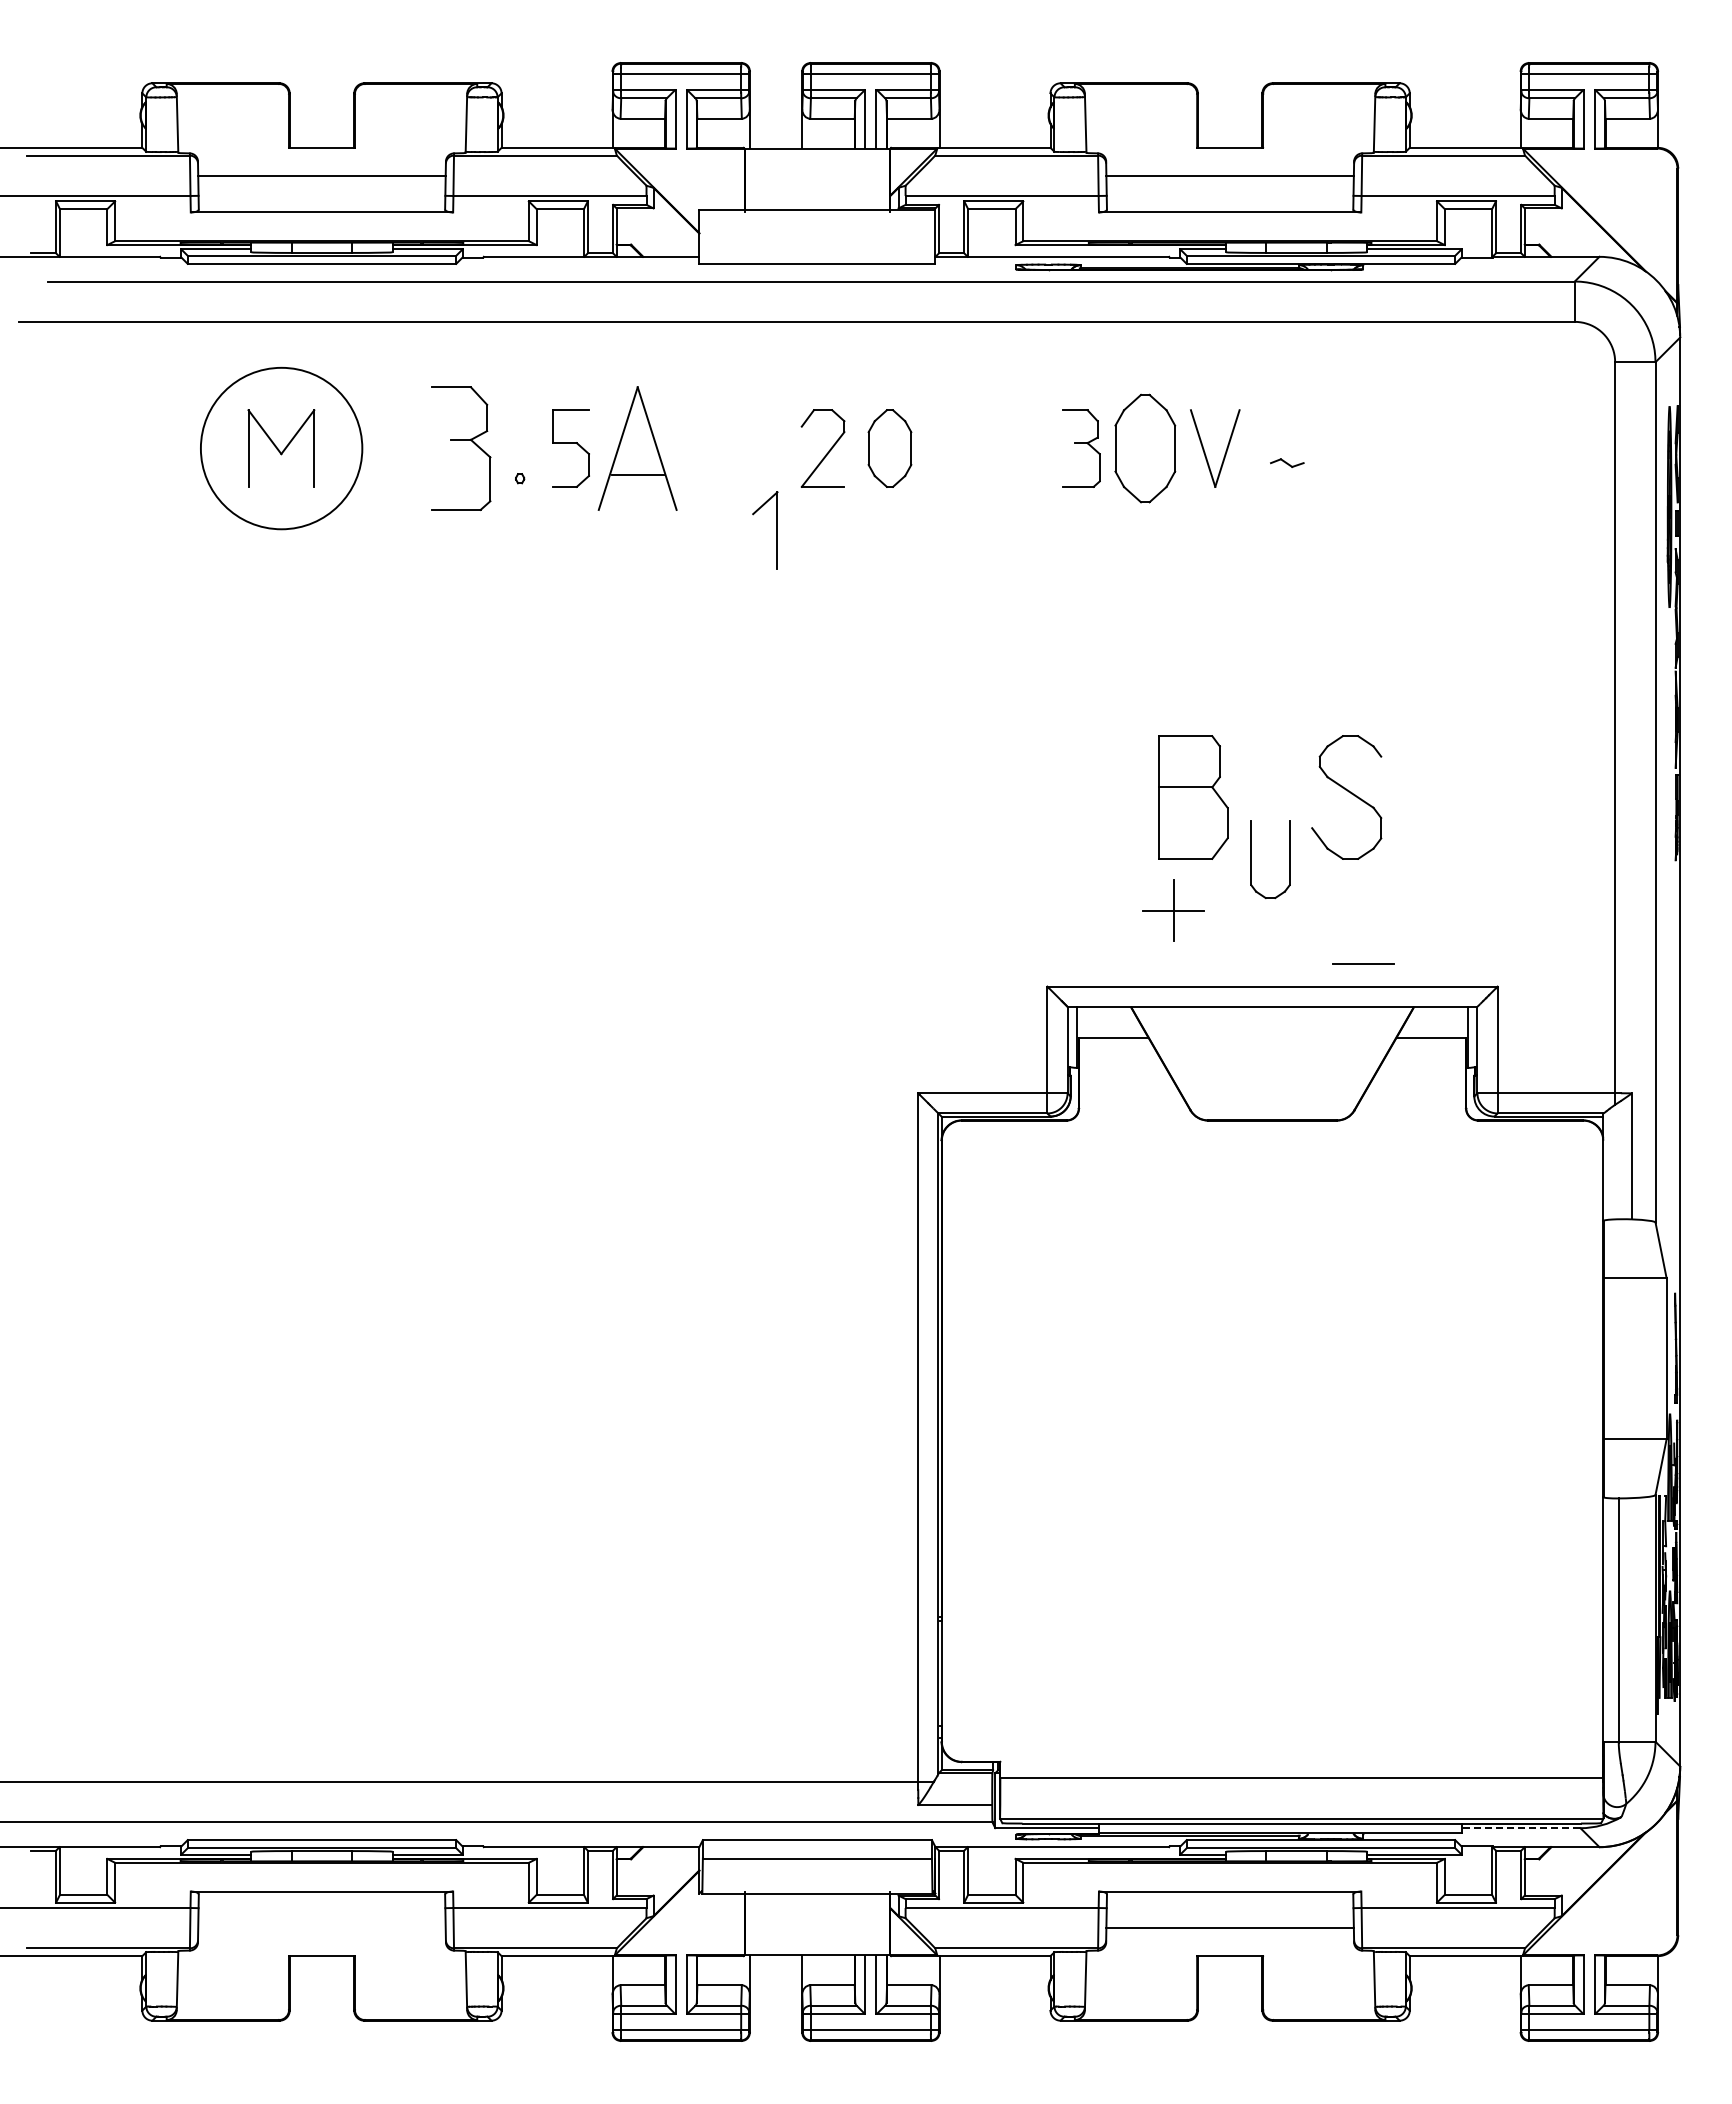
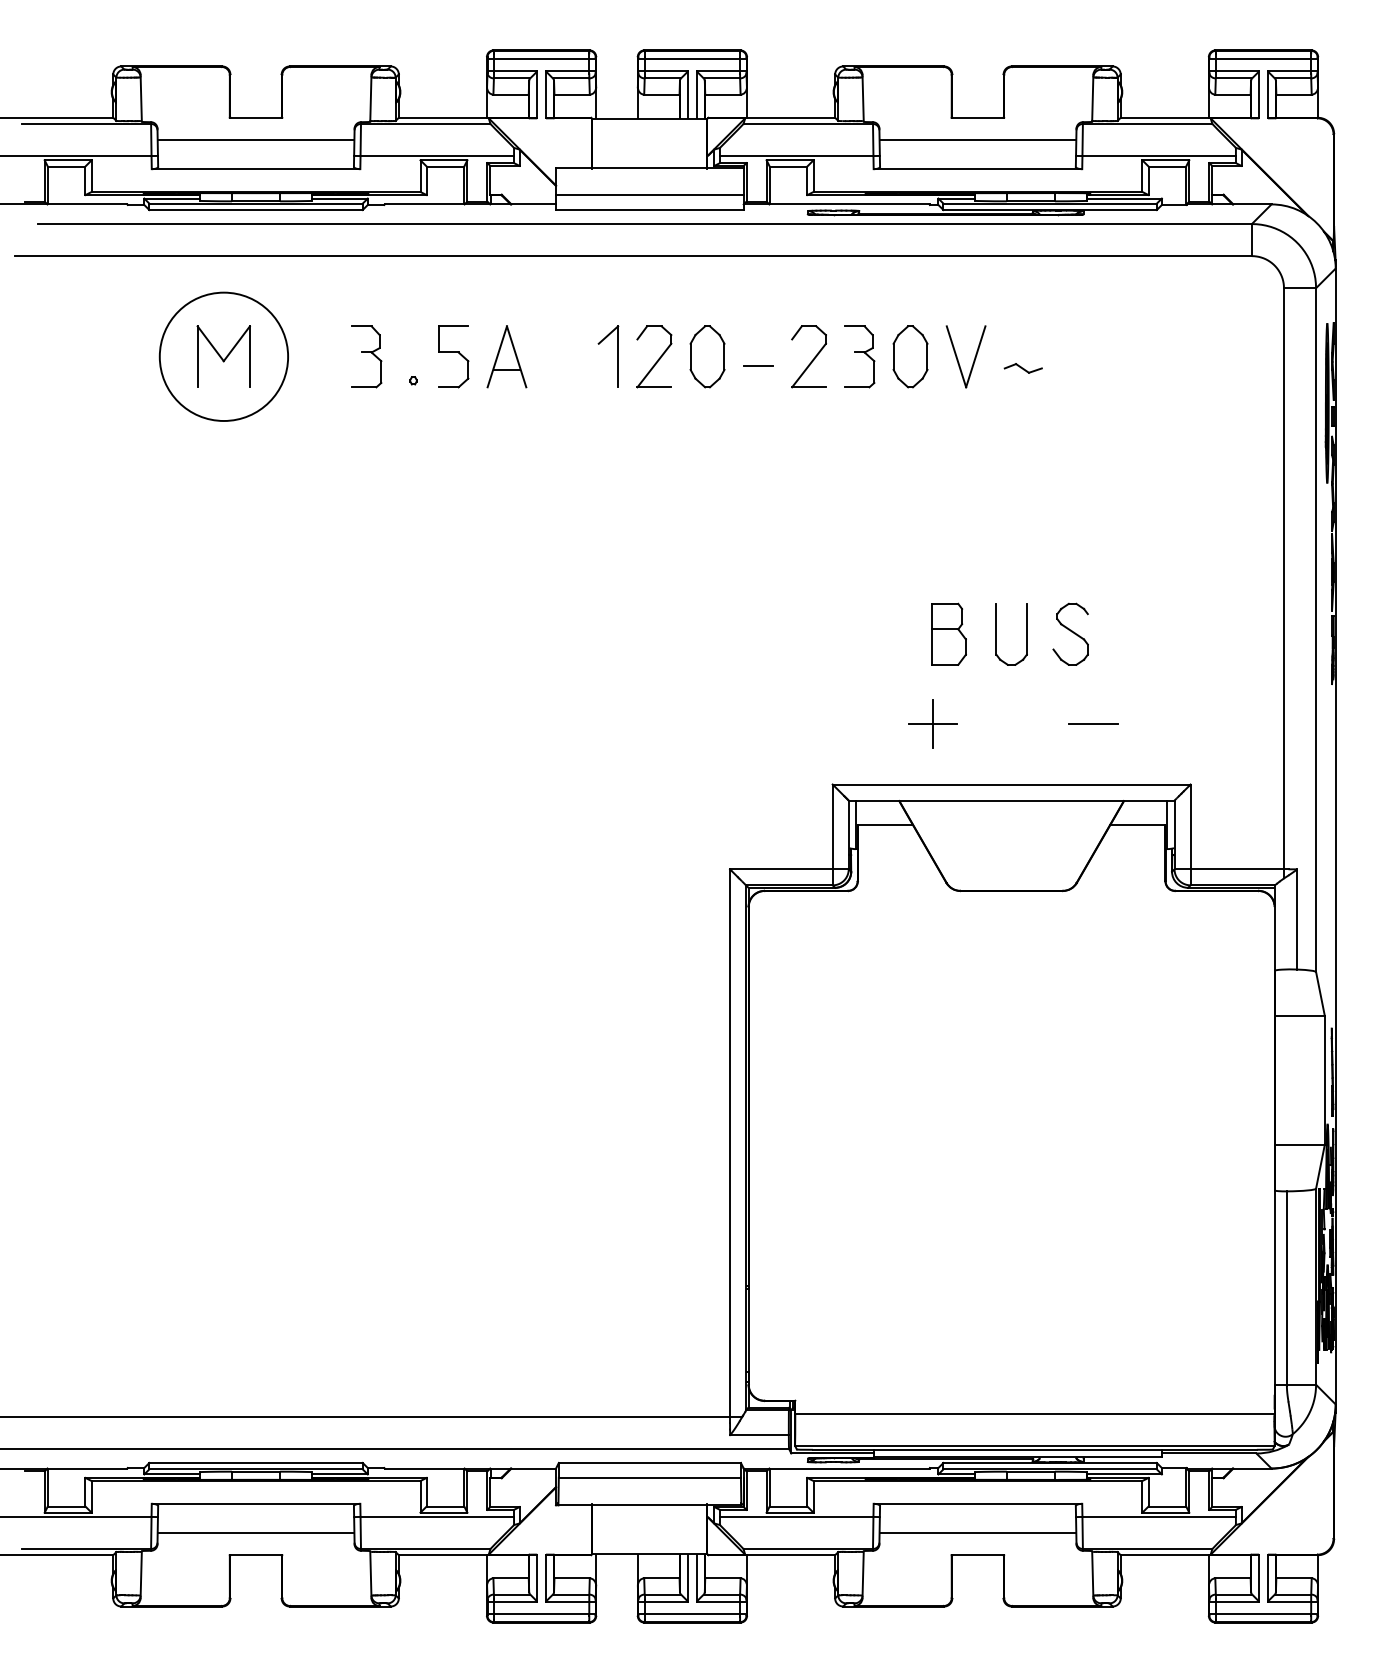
line: (817, 245) -> (649, 195), added
part: (461, 448) -> (366, 356), size x0.62
part: (637, 448) -> (506, 356), size x0.62
part: (1017, 448) -> (808, 356), added
part: (1145, 448) -> (910, 356), size x0.71
line: (953, 459) -> (758, 365), added
part: (1287, 462) -> (1023, 367), size x1.43
part: (776, 530) -> (617, 356), moved
part: (1193, 797) -> (948, 634), size x0.62
part: (1346, 797) -> (1070, 634), size x0.62
part: (1251, 859) -> (996, 634), moved
line: (1363, 963) -> (1093, 724), moved
line: (1520, 1828) -> (1208, 1453), dashed -> solid
line: (321, 1927) -> (255, 1532), added

